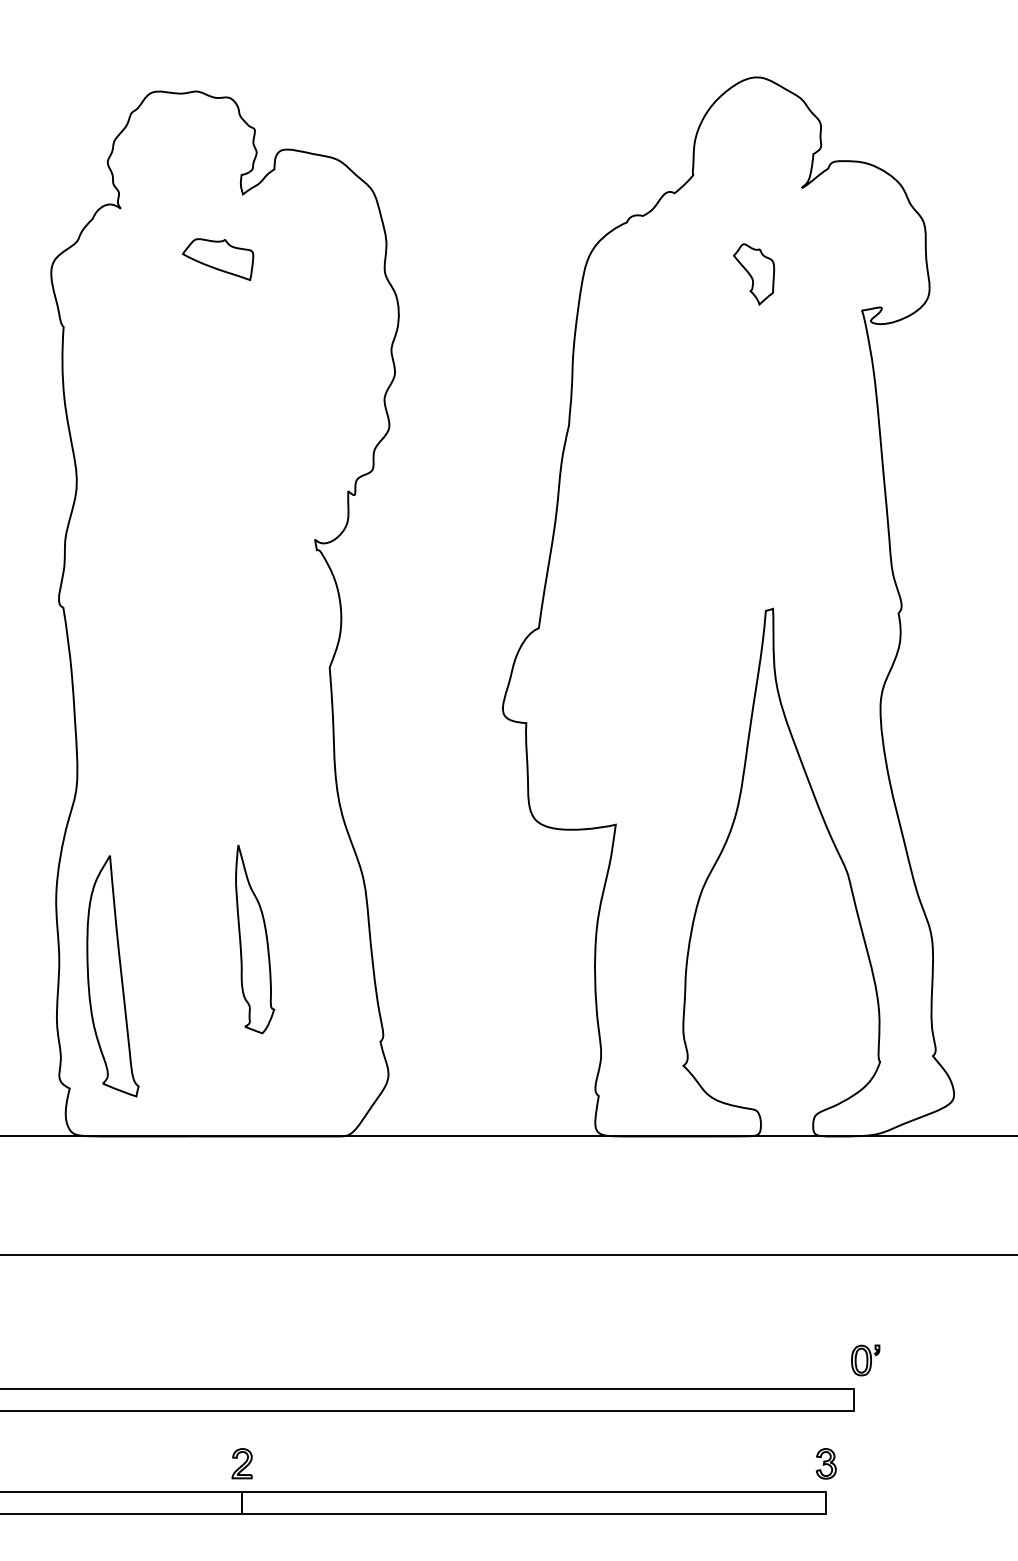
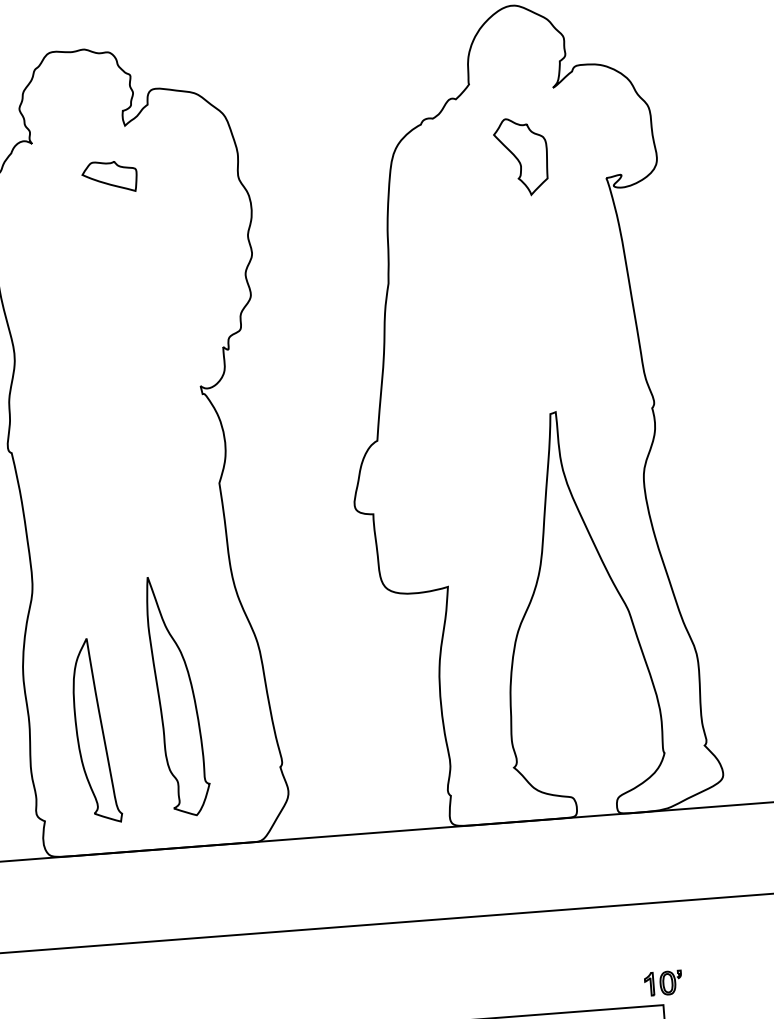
part: (753, 274) -> (521, 157), size x1.67
part: (254, 939) -> (177, 696), size x1.67
part: (112, 976) -> (95, 731), moved
part: (837, 1359) -> (649, 983), added

